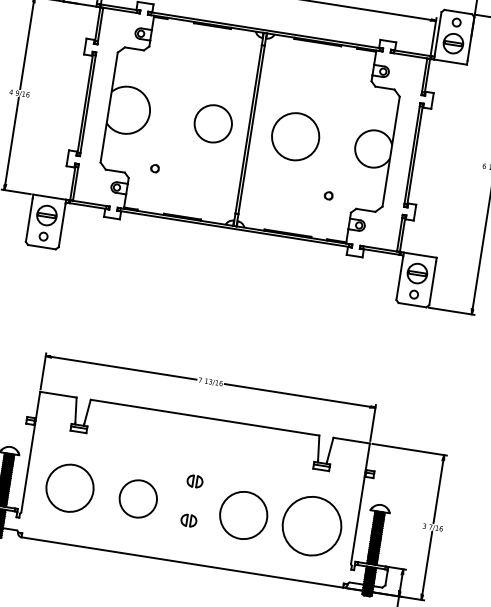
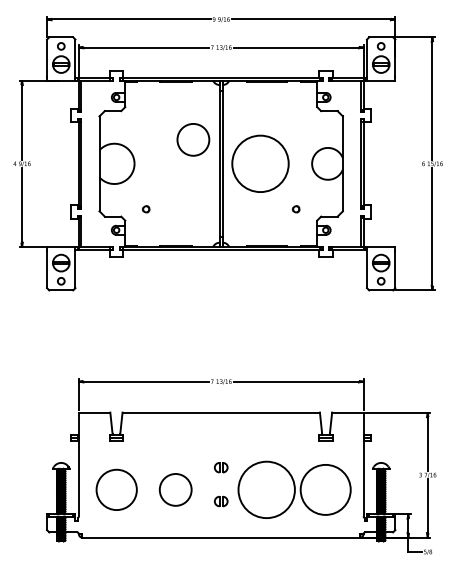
circle: (213, 123) -> (193, 139), moved
circle: (295, 136) -> (260, 163), size x1.4
circle: (243, 514) -> (266, 489), size x1.4

